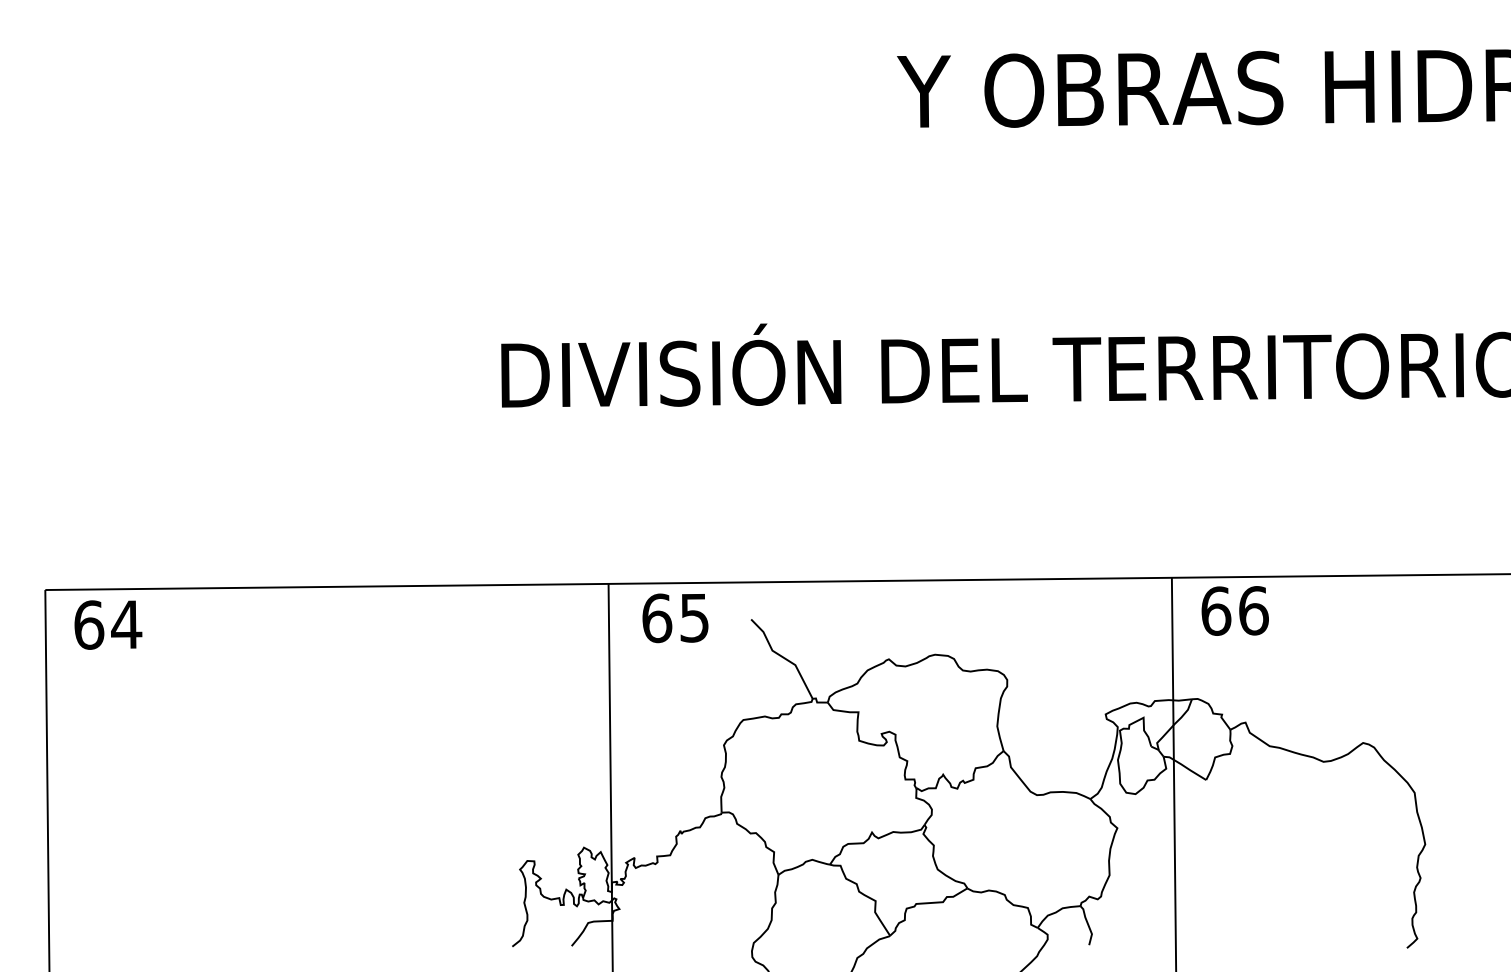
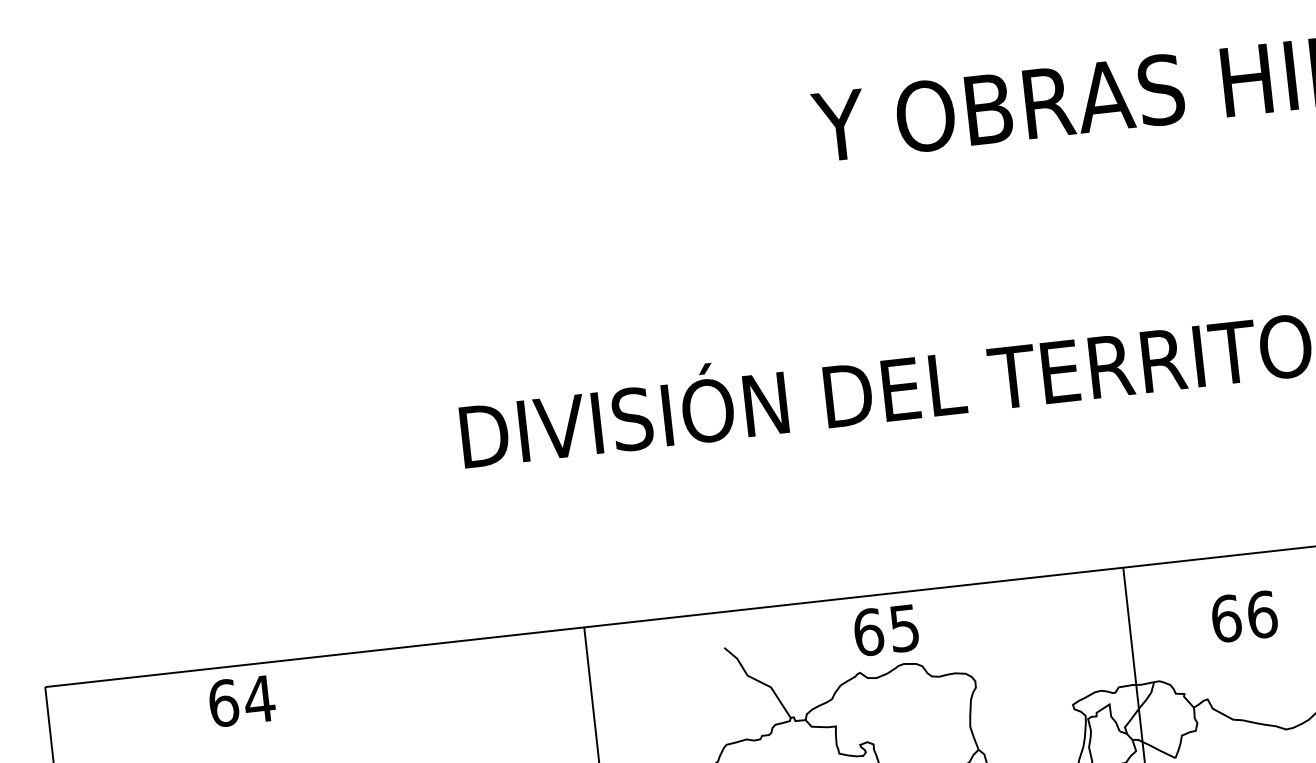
text: (1234, 610) -> (1243, 616), moved
text: (675, 618) -> (886, 630), moved
text: (108, 624) -> (242, 700), moved

